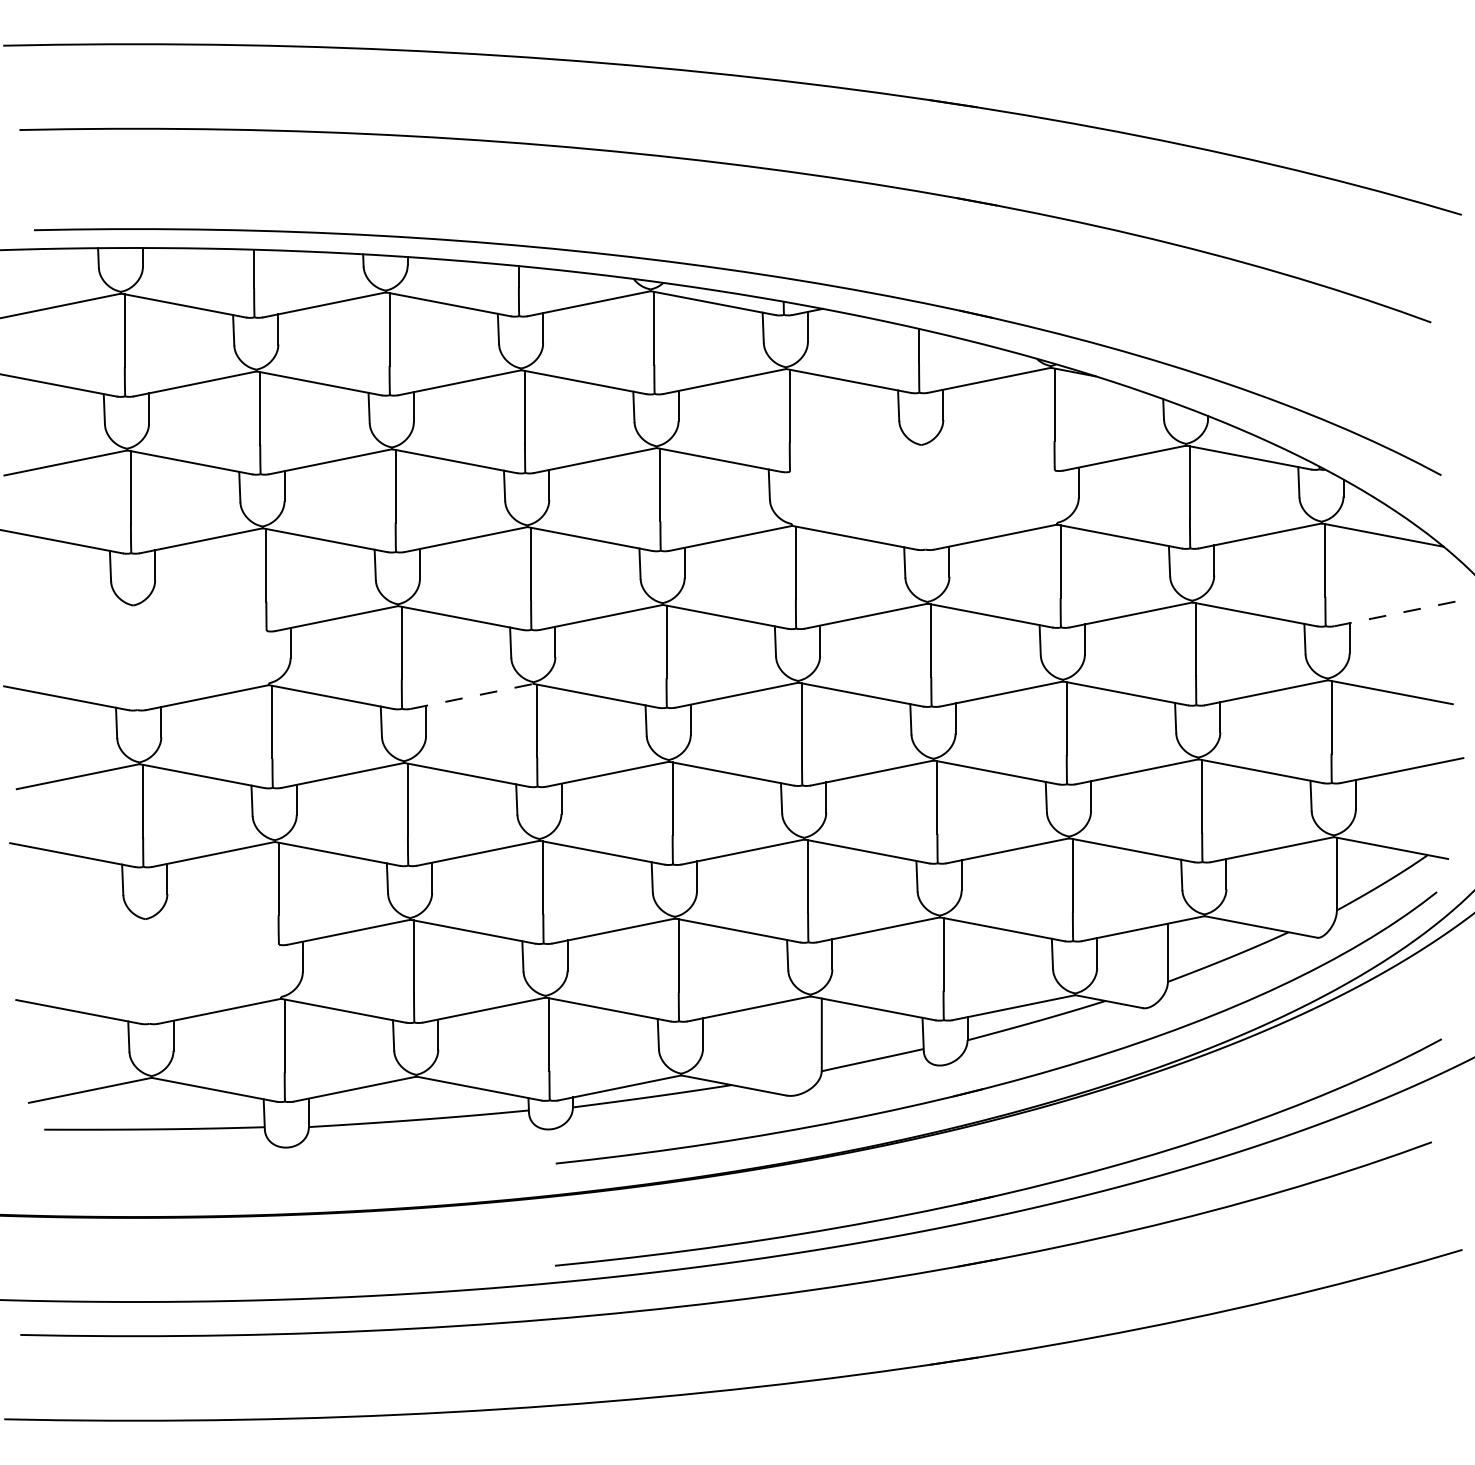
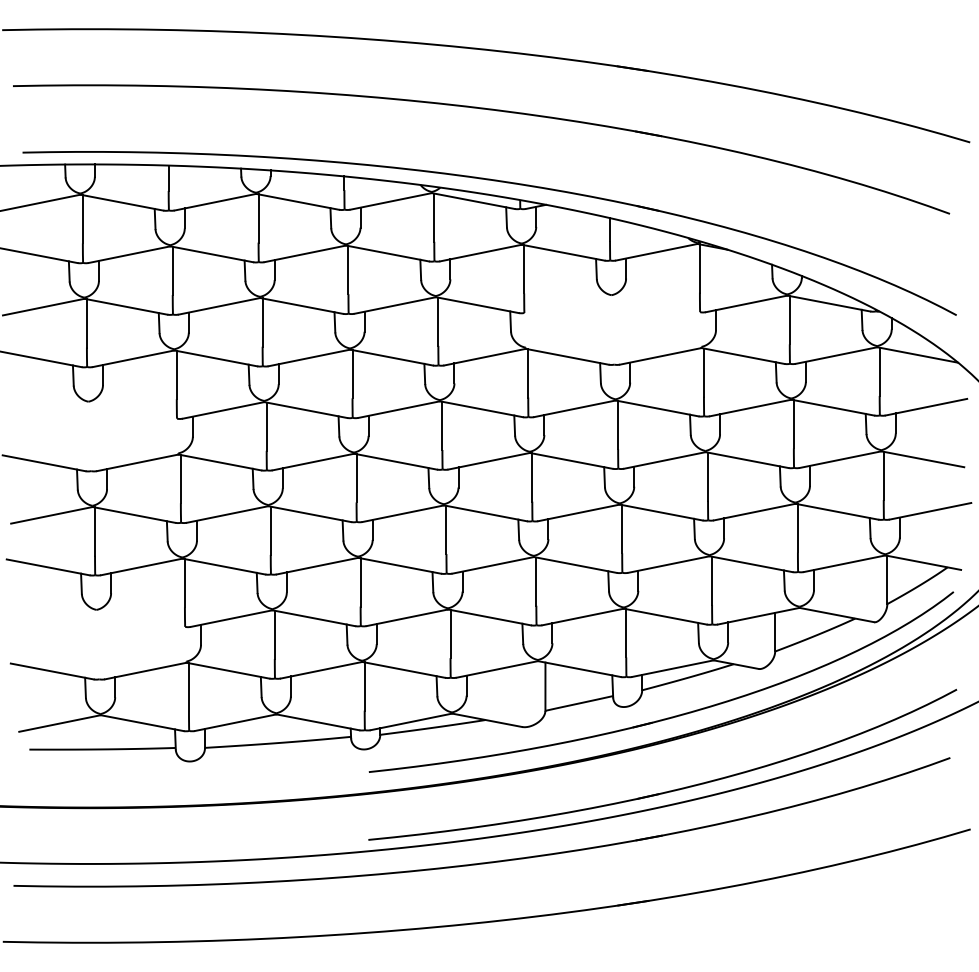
line: (1395, 614) -> (926, 407), dashed -> solid
line: (472, 697) -> (313, 462), dashed -> solid

